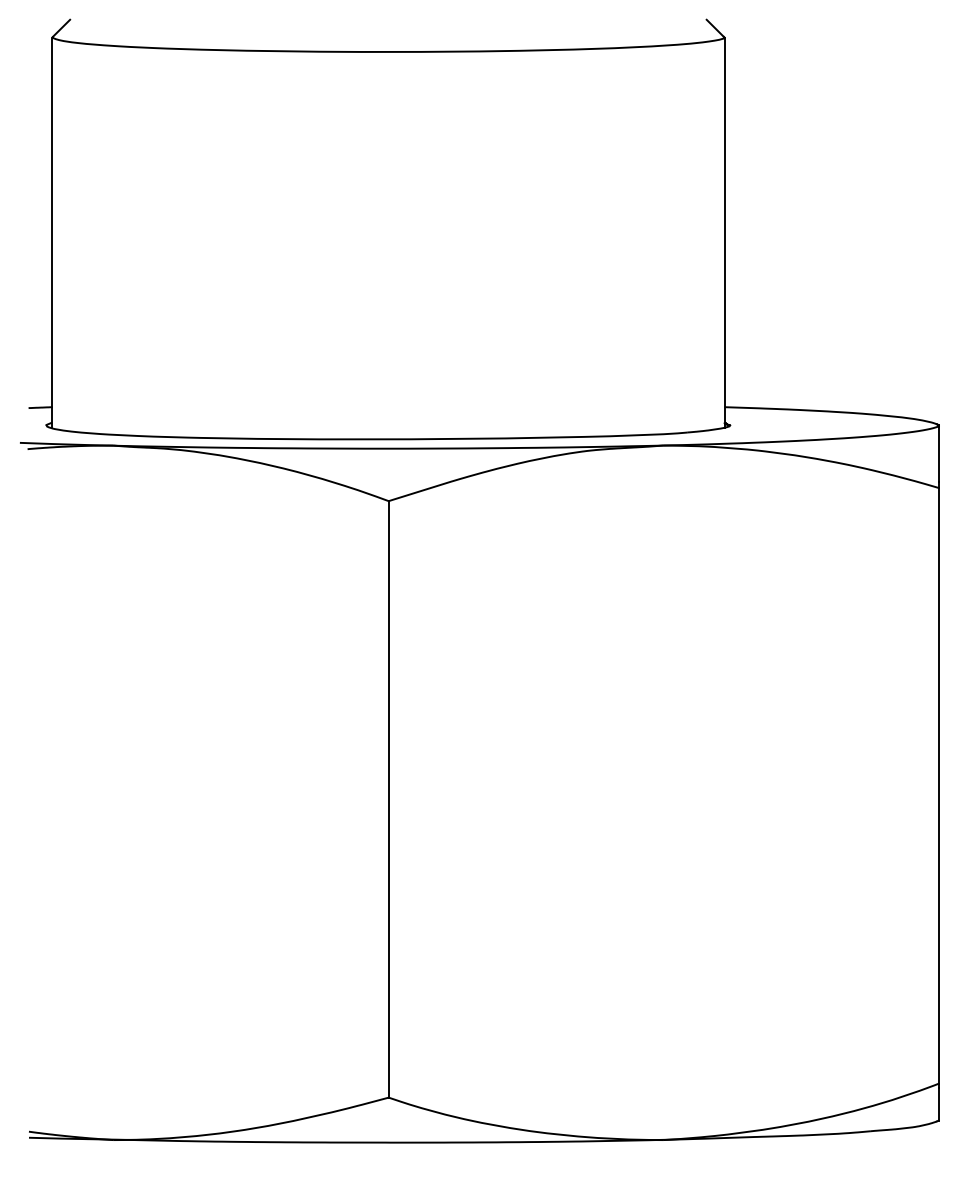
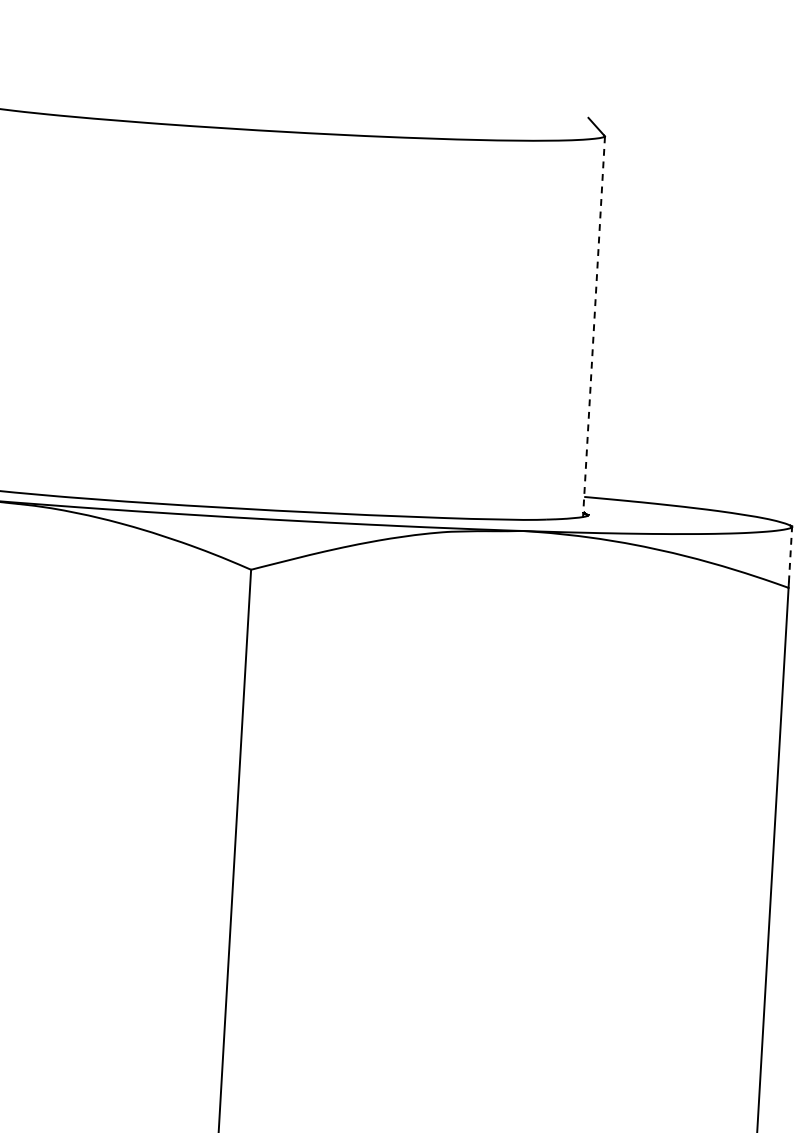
line: (724, 233) -> (593, 327), solid -> dashed
line: (938, 453) -> (790, 554), solid -> dashed

